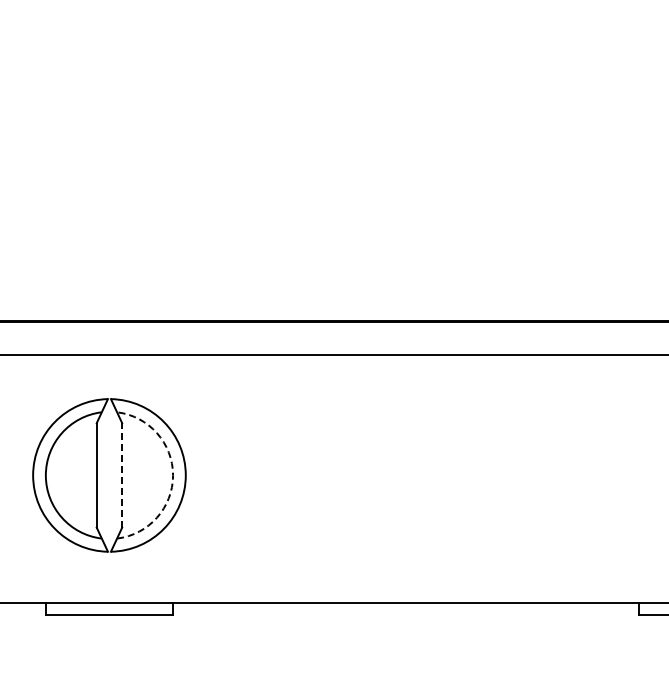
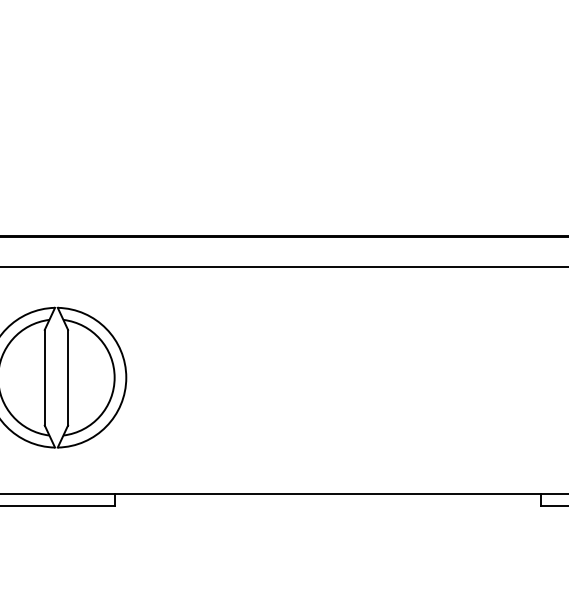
line: (122, 474) -> (68, 376), dashed -> solid
arc: (173, 475) -> (115, 377), dashed -> solid

